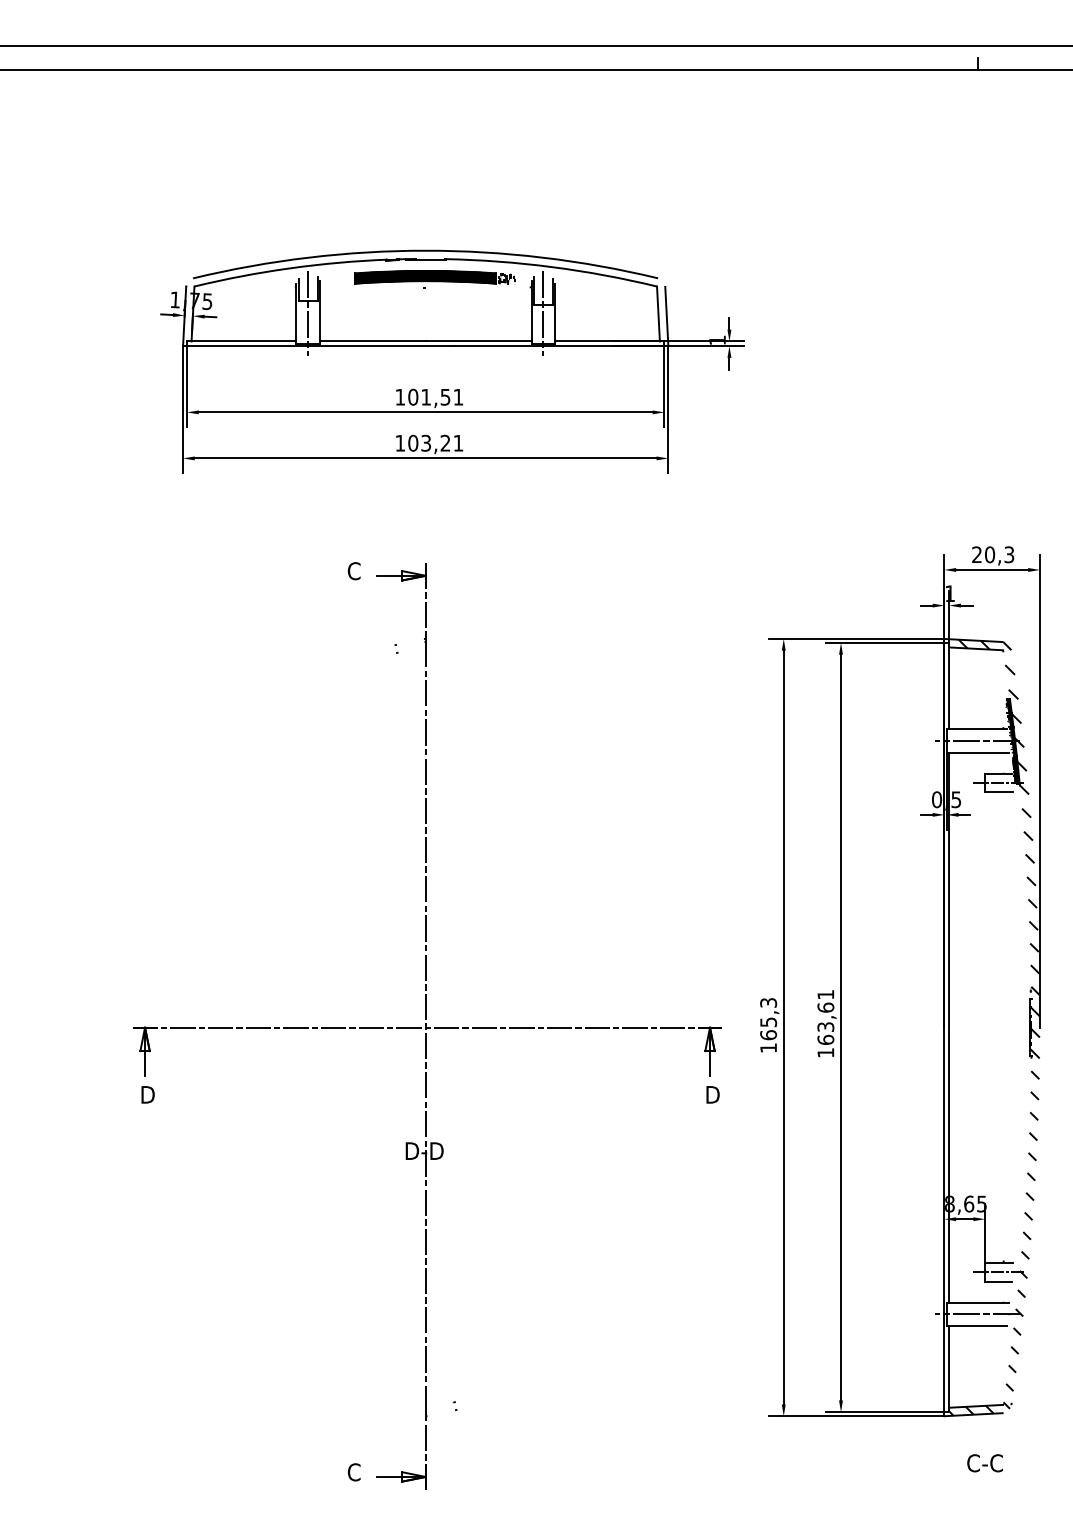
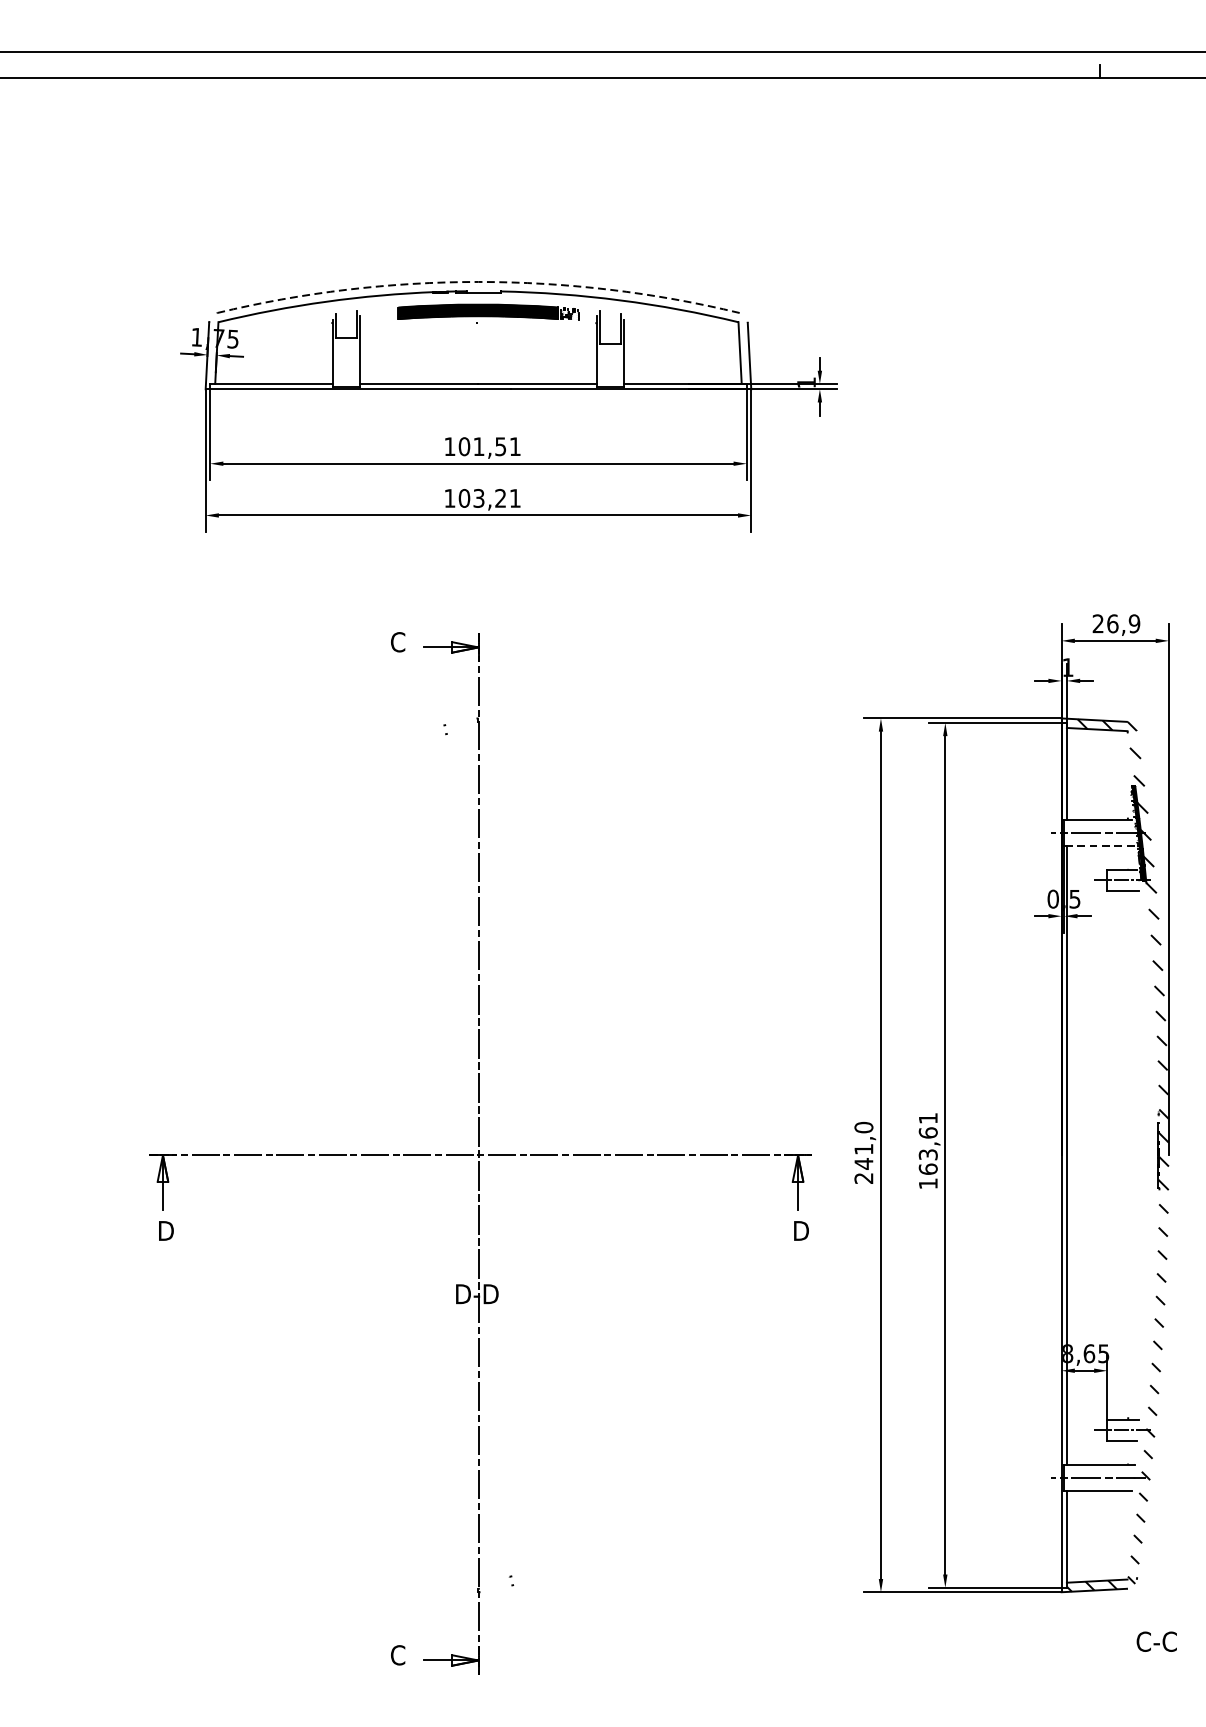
arc: (425, 250) -> (478, 281), solid -> dashed
line: (308, 312) -> (346, 351), removed
line: (543, 312) -> (610, 351), removed
text: (999, 554) -> (1123, 623), 20,3 -> 26,9
line: (977, 752) -> (1098, 846), solid -> dashed
text: (768, 1025) -> (863, 1152), 165,3 -> 241,0
text: (984, 1463) -> (1156, 1642), moved

